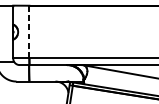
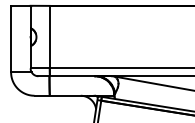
line: (29, 32) -> (49, 37), dashed -> solid

